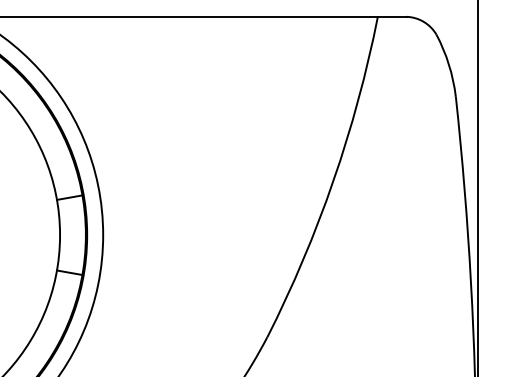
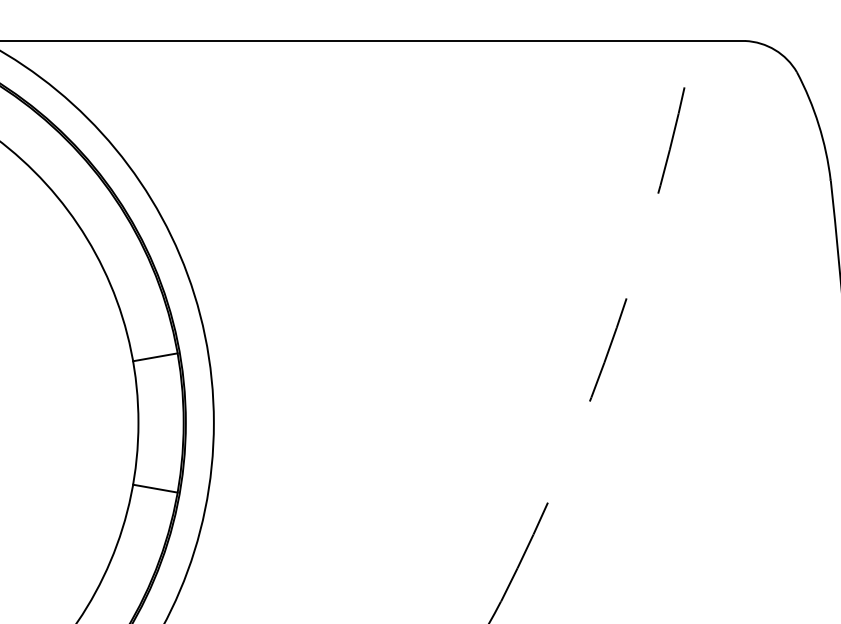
arc: (333, 180) -> (616, 327), solid -> dashed

